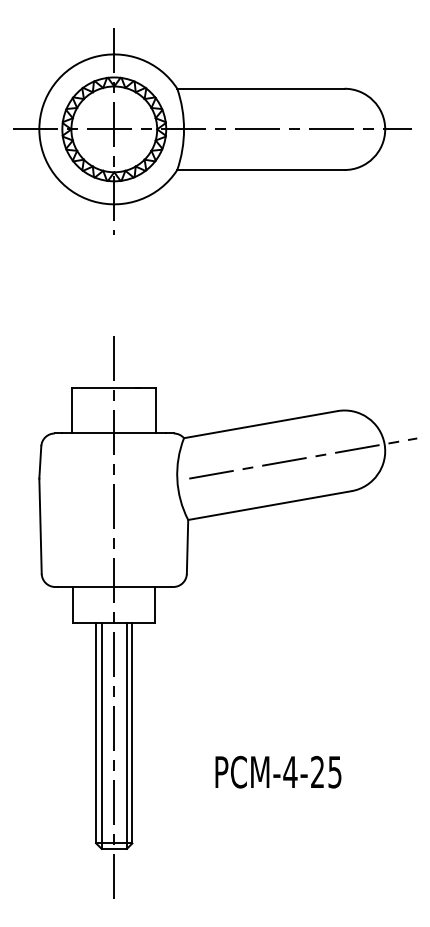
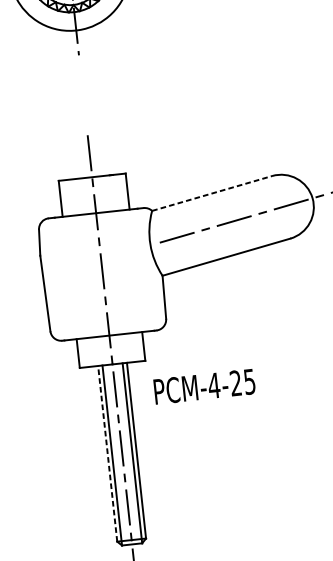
line: (261, 424) -> (212, 193), solid -> dashed
line: (96, 732) -> (107, 453), solid -> dashed
text: (278, 771) -> (204, 386), moved

